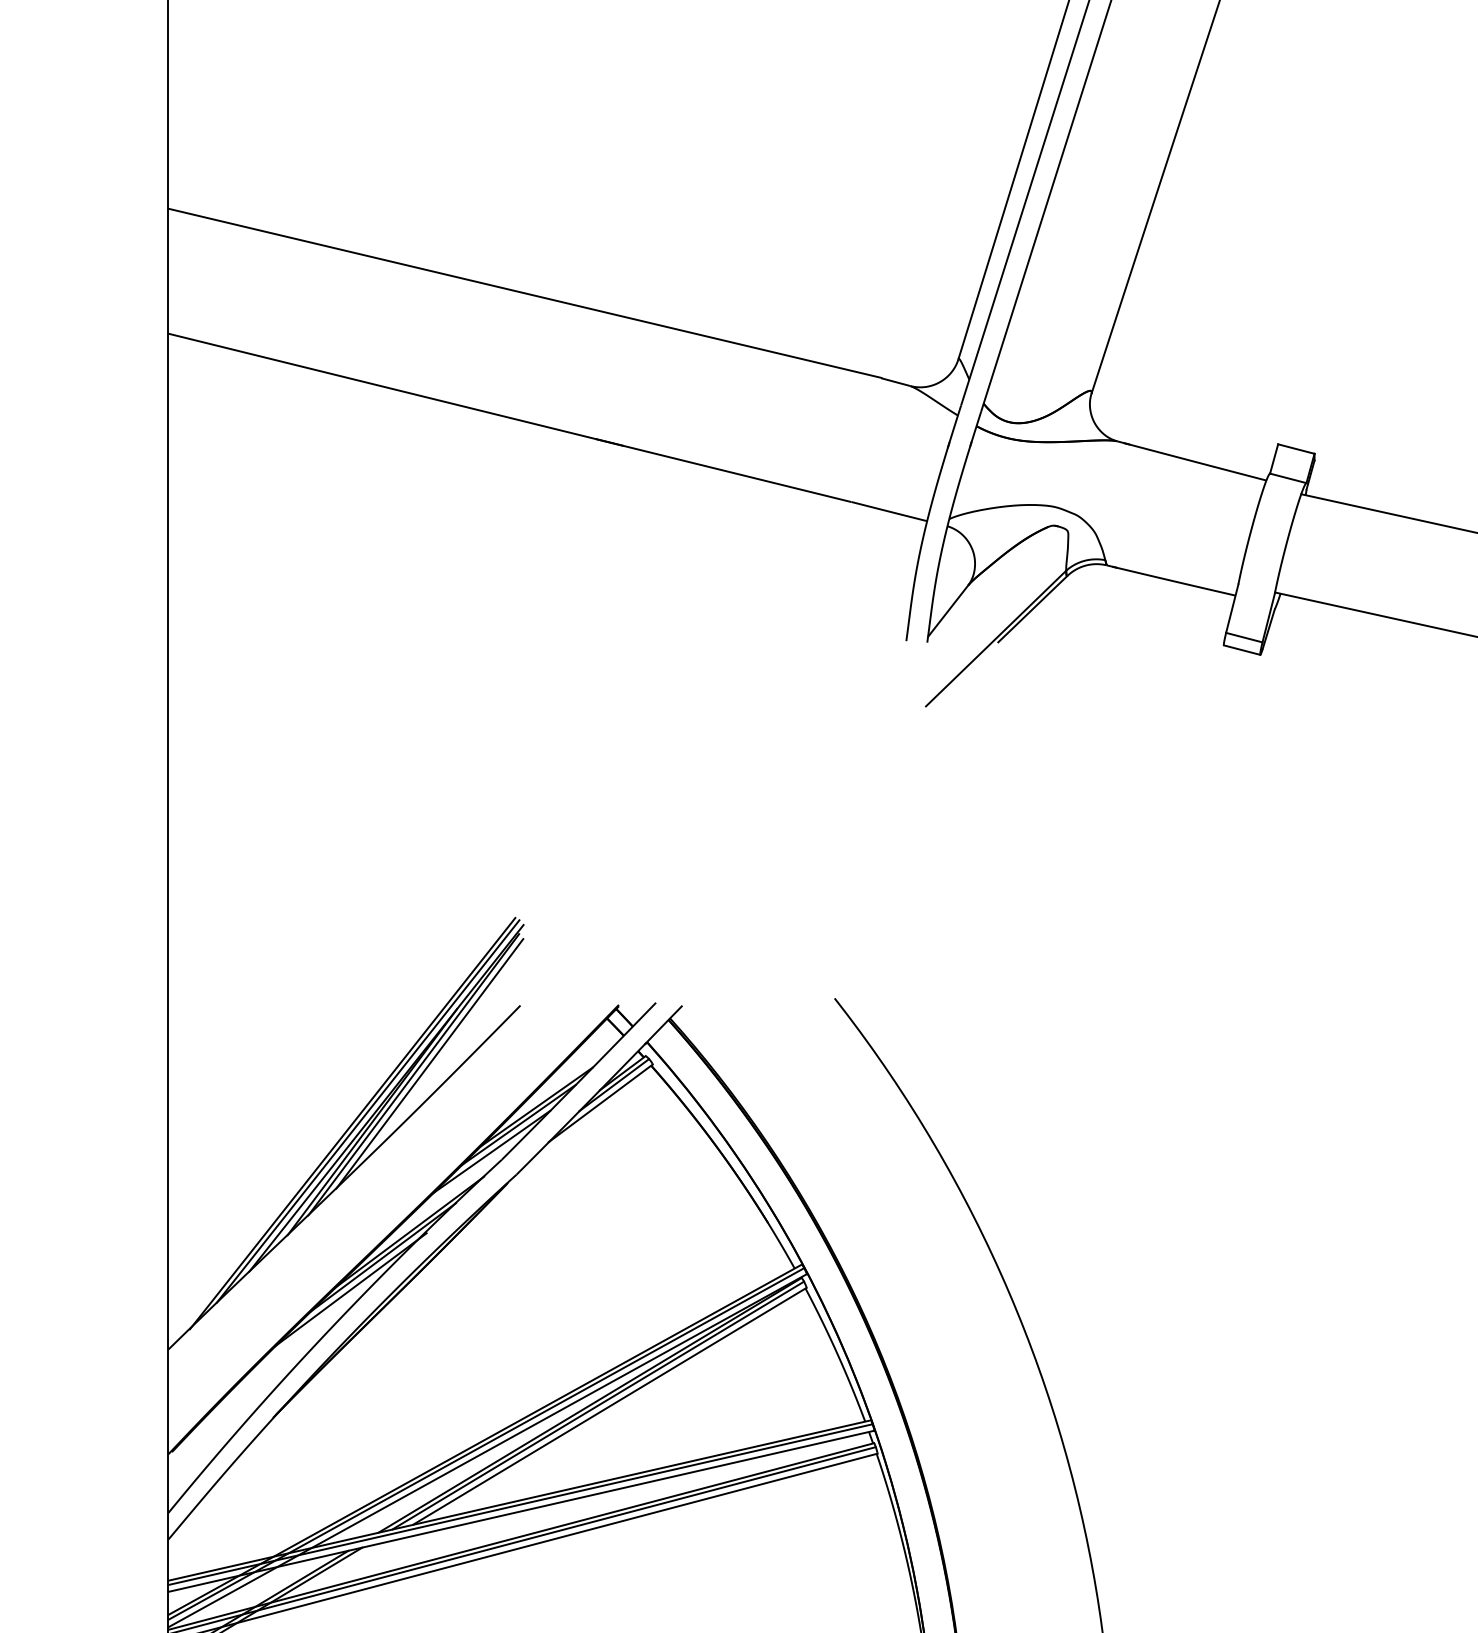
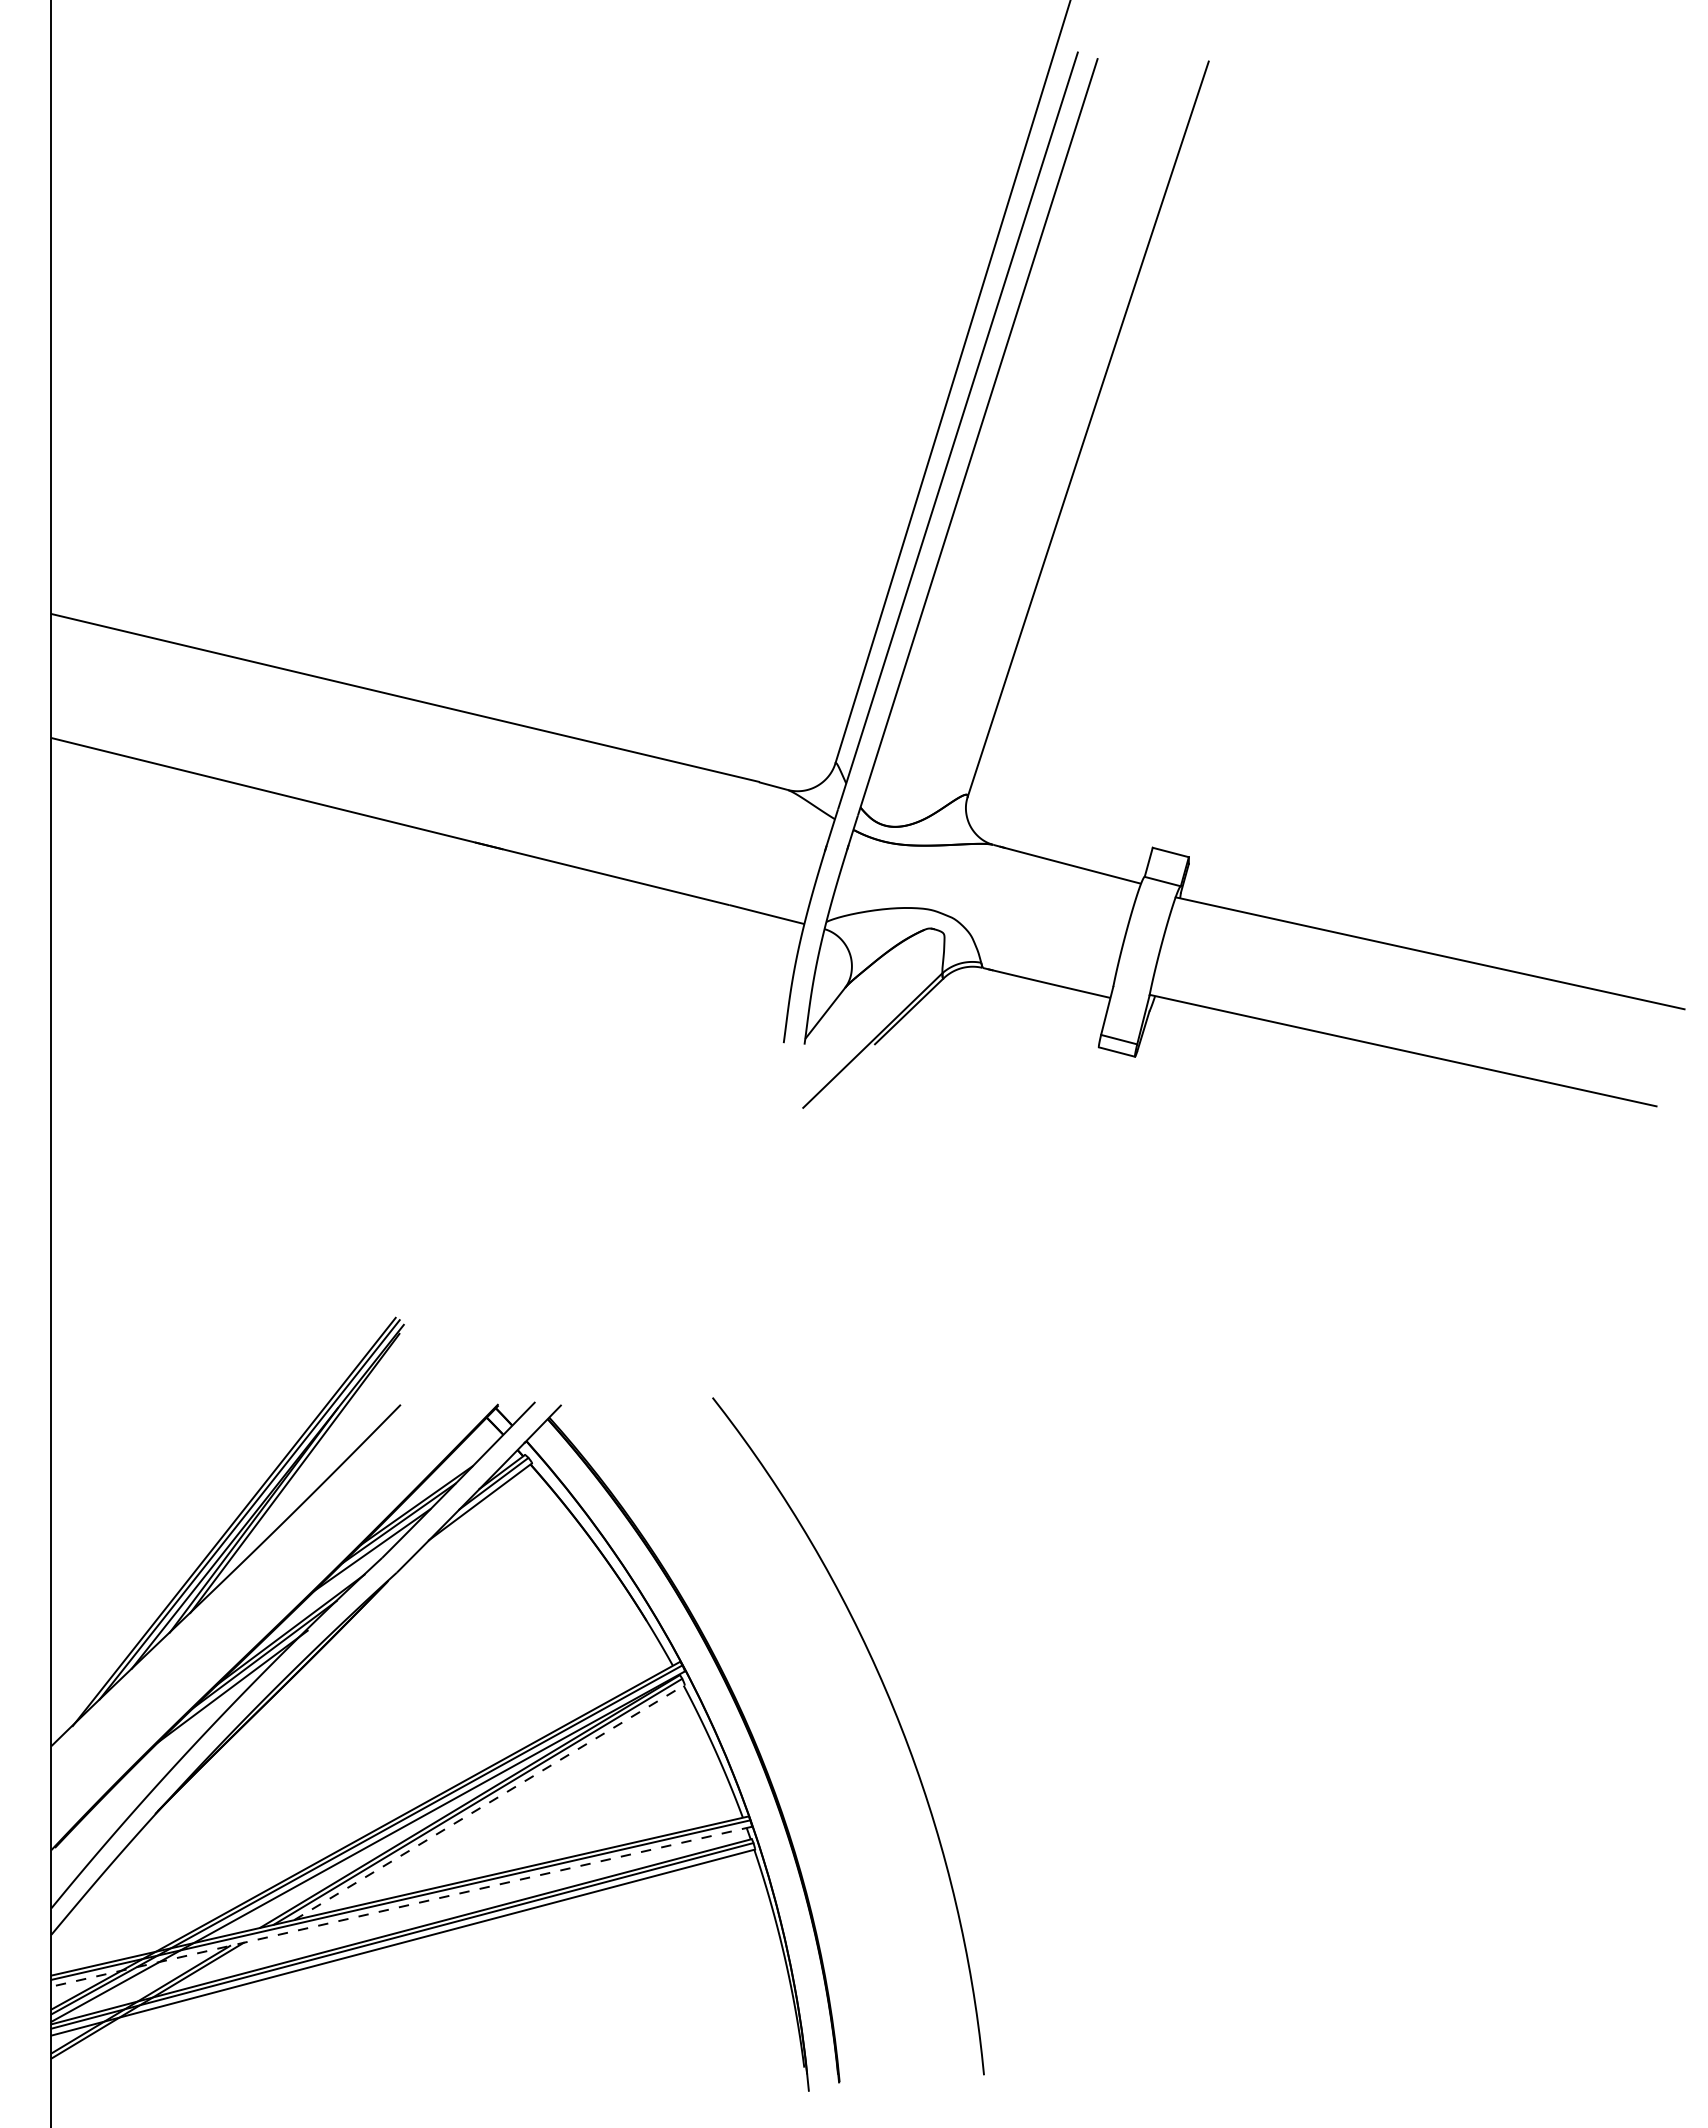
line: (429, 1063) -> (310, 1462), removed
line: (609, 1406) -> (489, 1802), solid -> dashed
line: (521, 1511) -> (401, 1906), solid -> dashed

